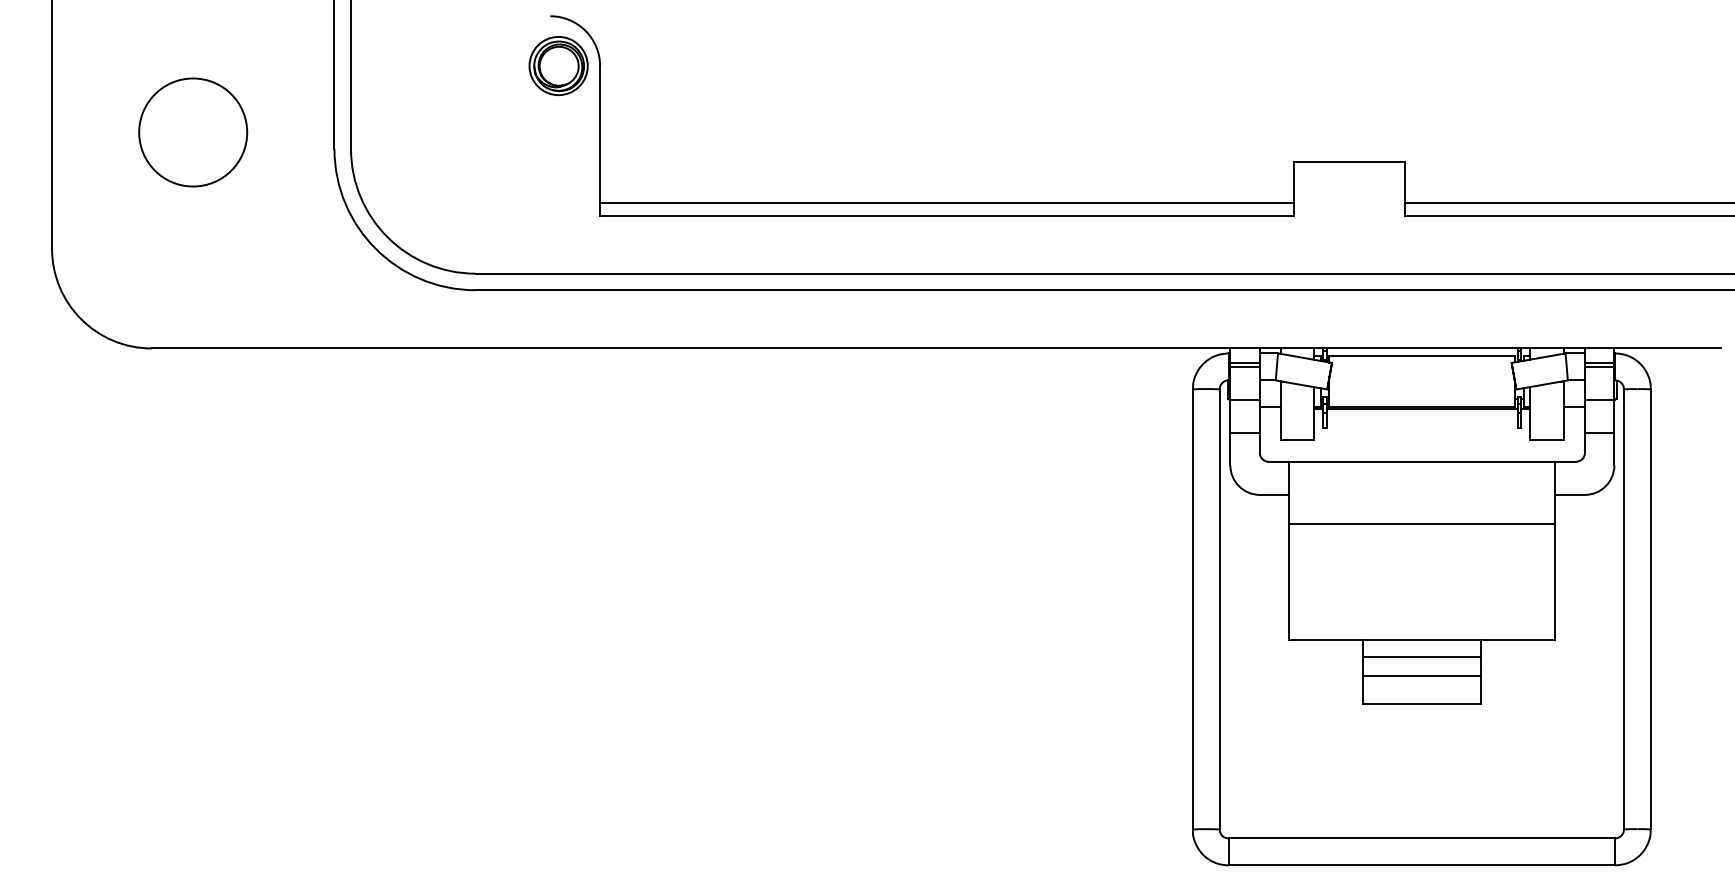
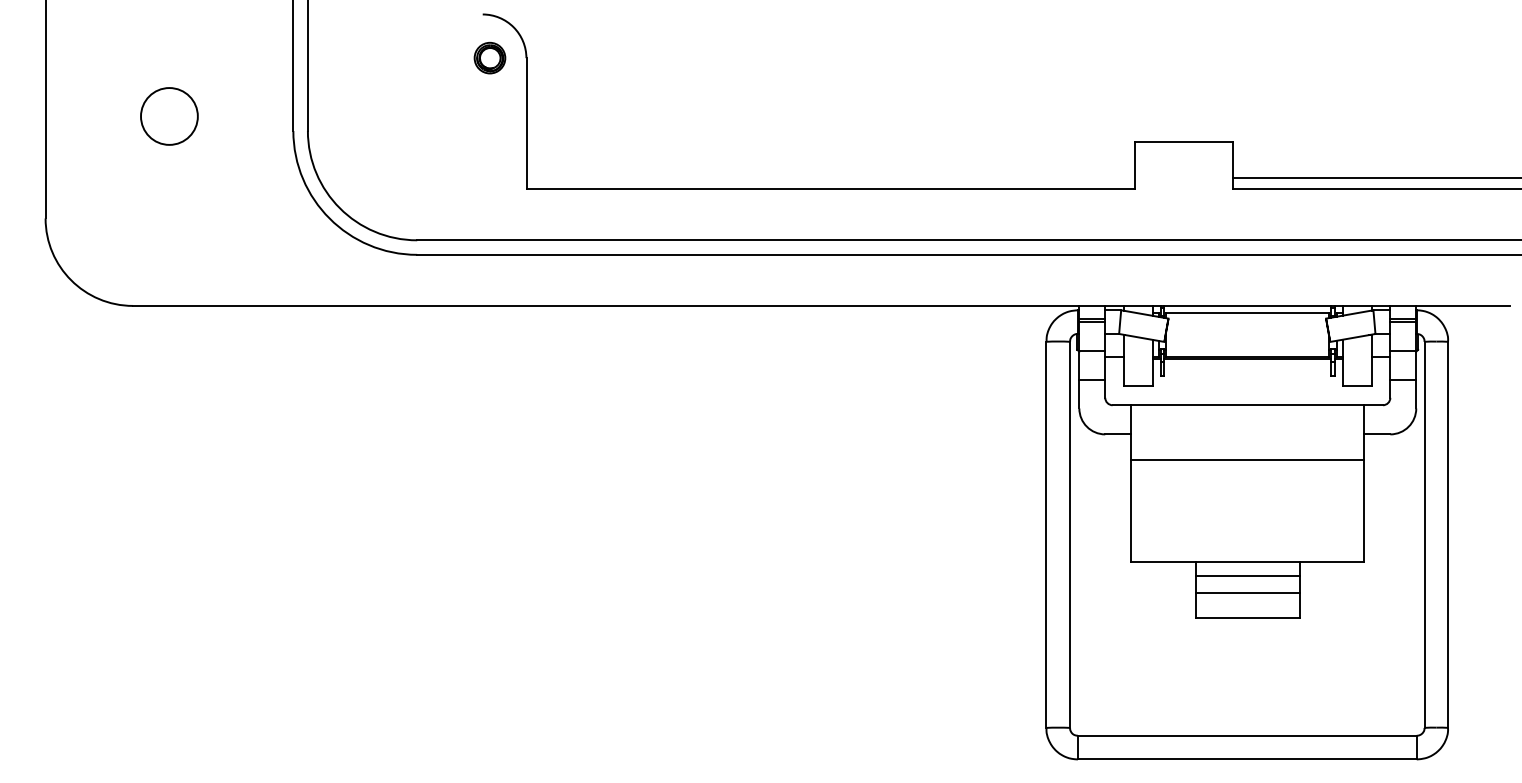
part: (558, 65) -> (489, 57), size x0.6
circle: (193, 132) -> (169, 116), size x0.6
line: (946, 203) -> (830, 178), removed

